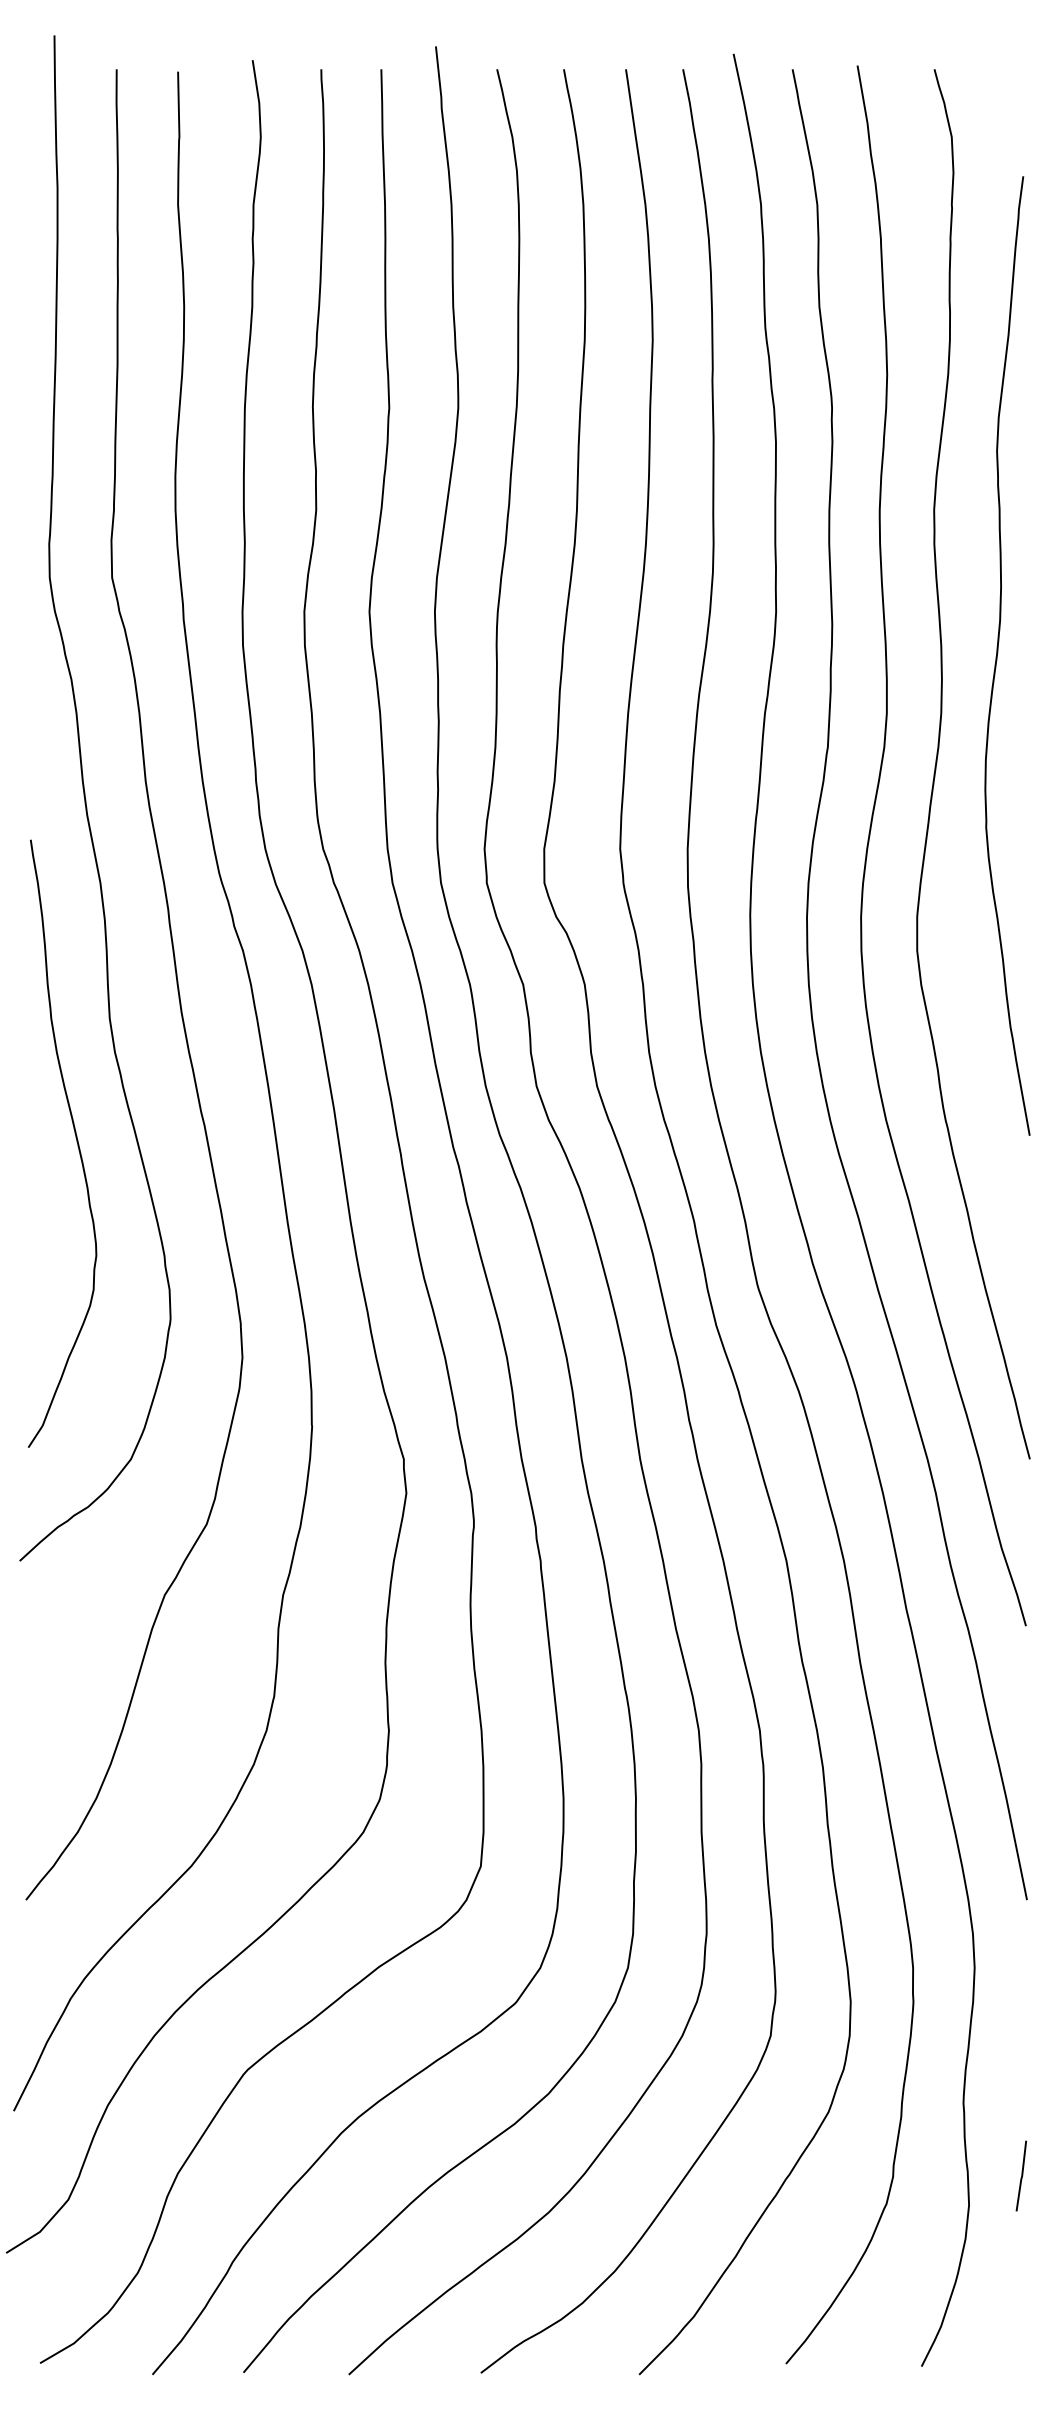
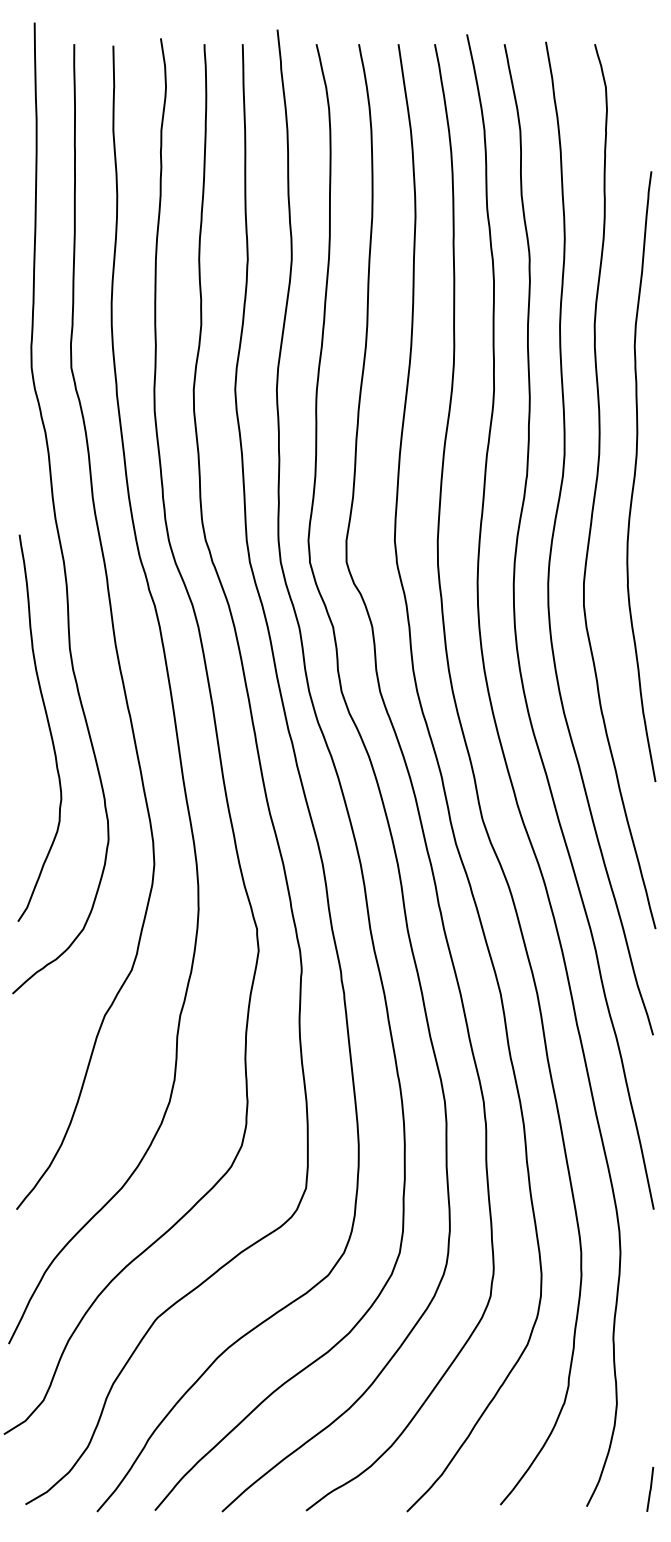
curve: (998, 655) -> (635, 476), moved
line: (1021, 2174) -> (650, 1488), moved

